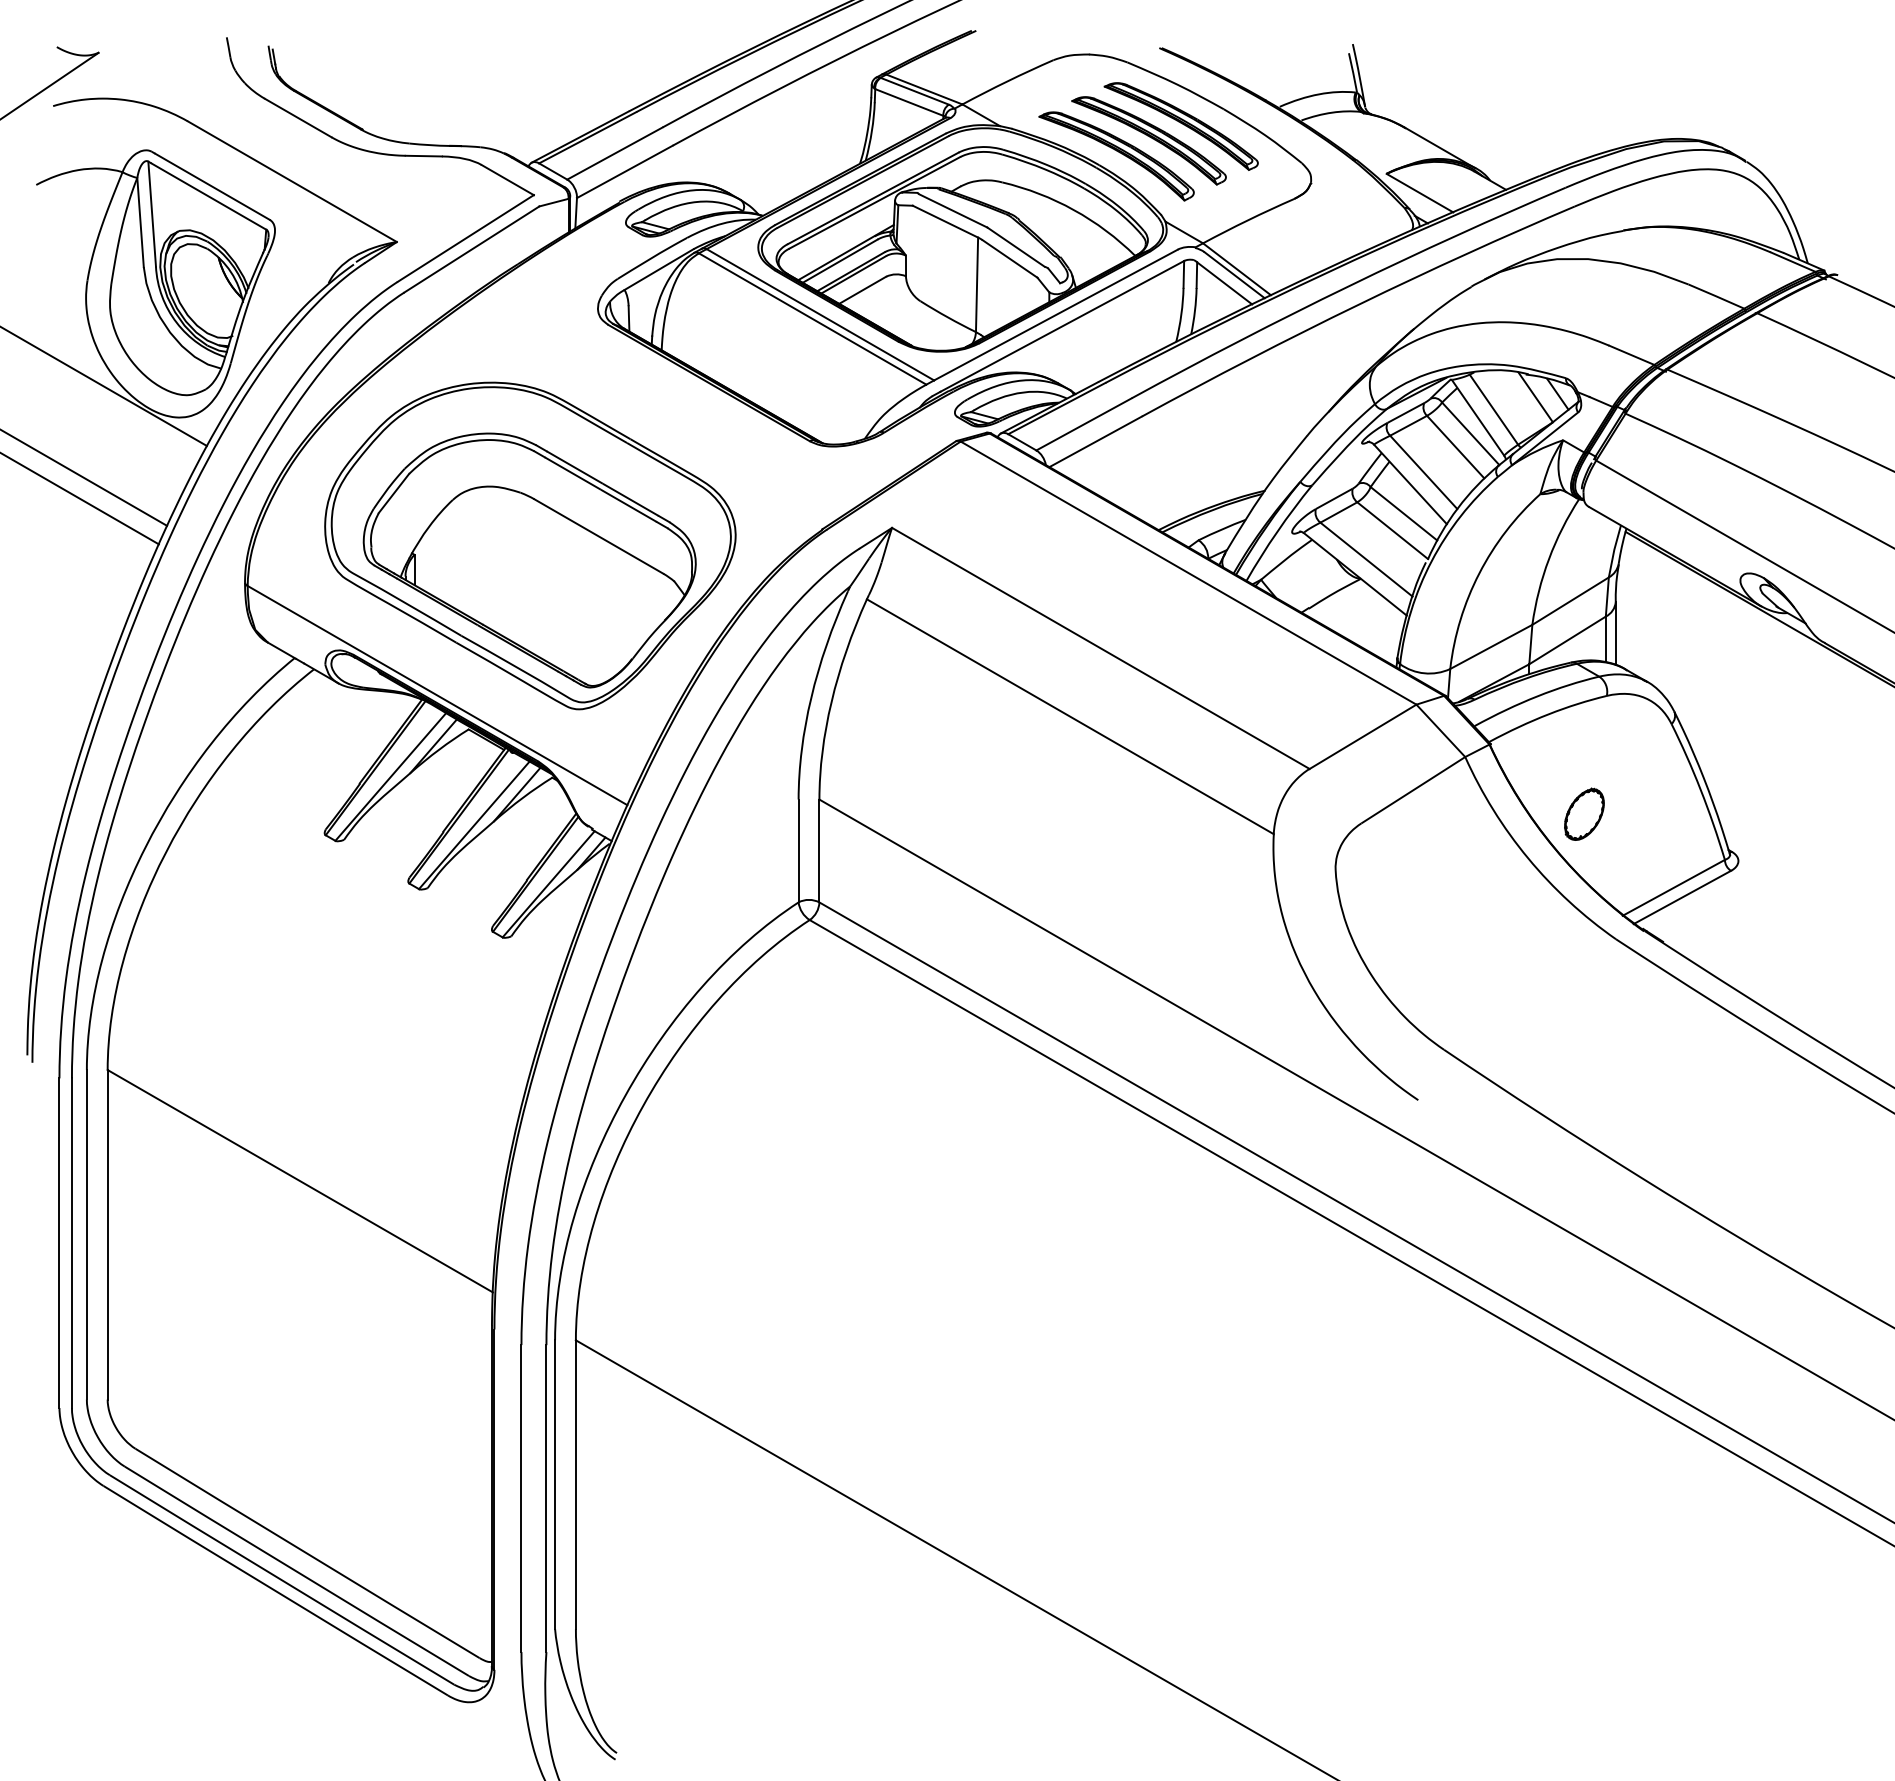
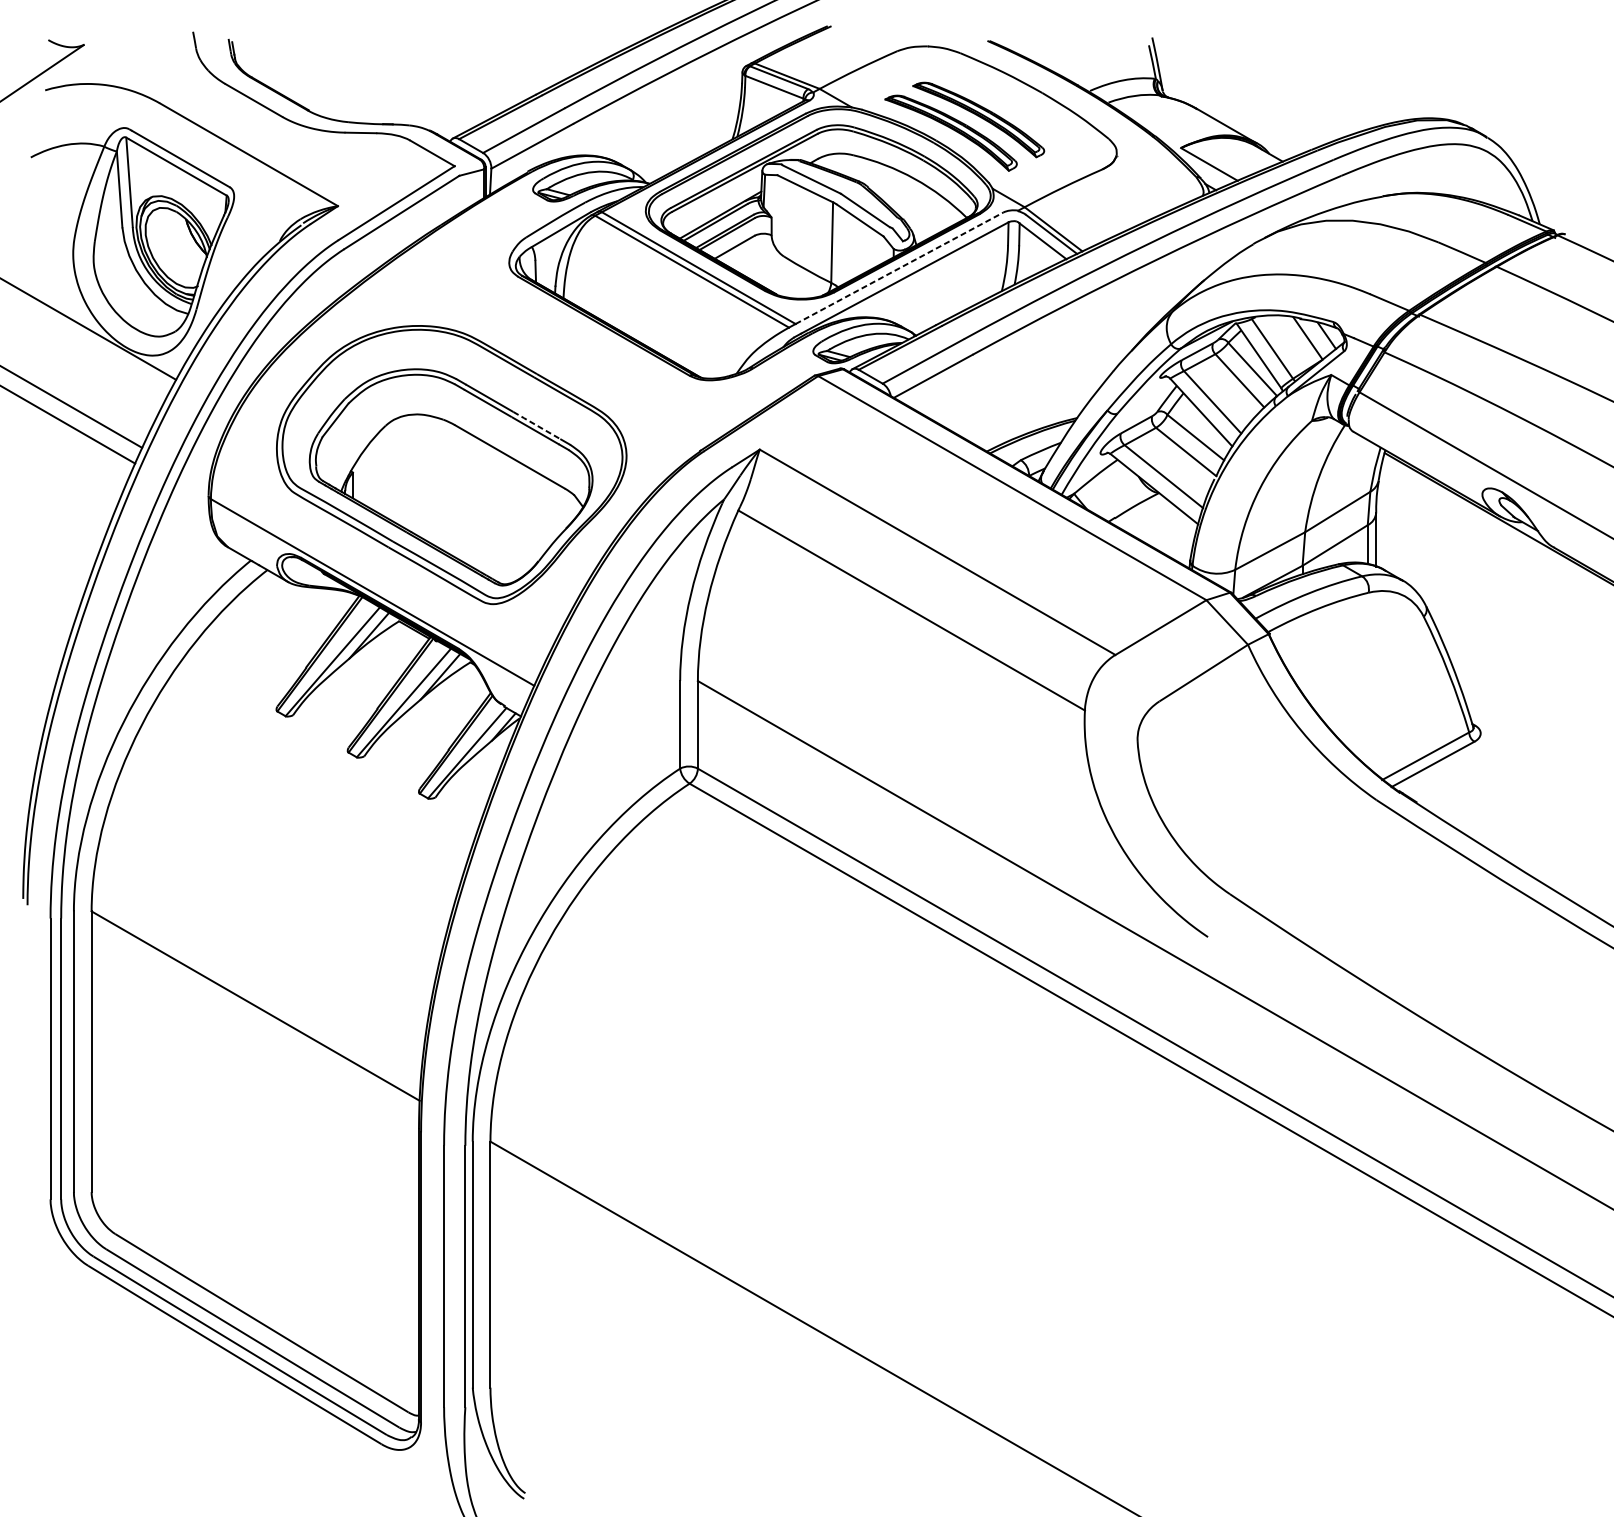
part: (1180, 126) -> (1005, 107), removed
line: (1056, 314) -> (899, 267), solid -> dashed
line: (630, 499) -> (536, 425), solid -> dashed
part: (1584, 813) -> (1349, 692), removed

